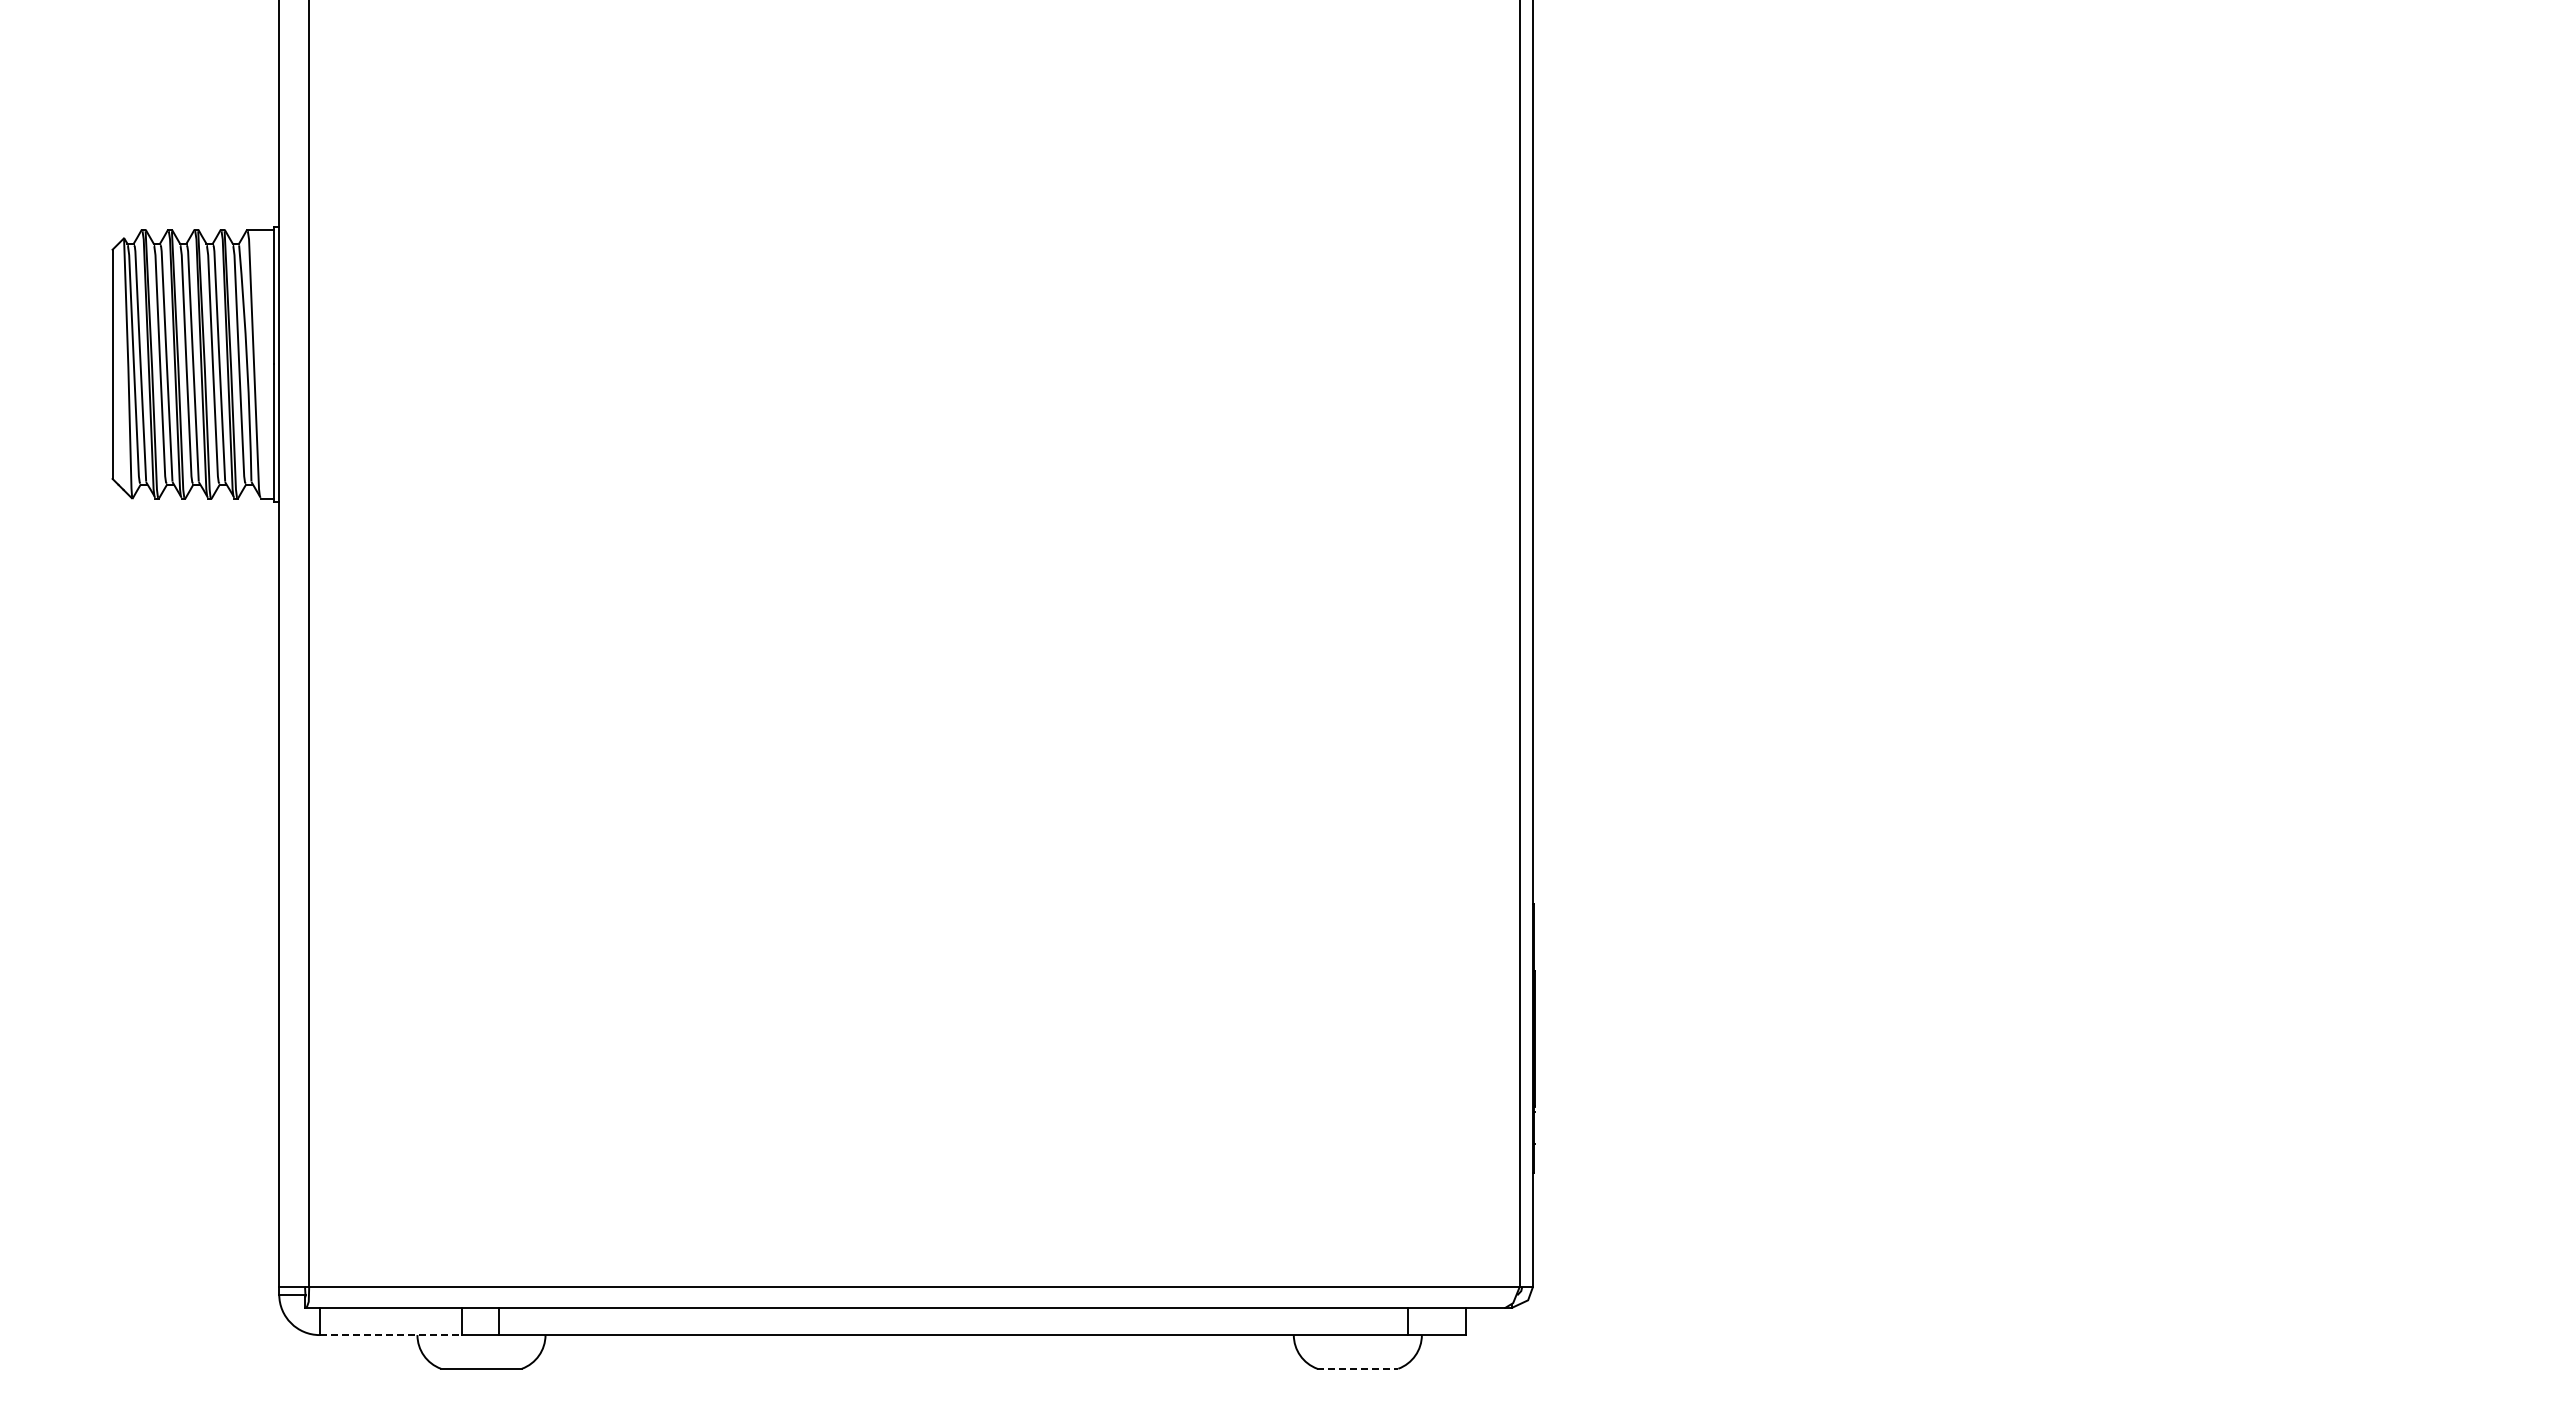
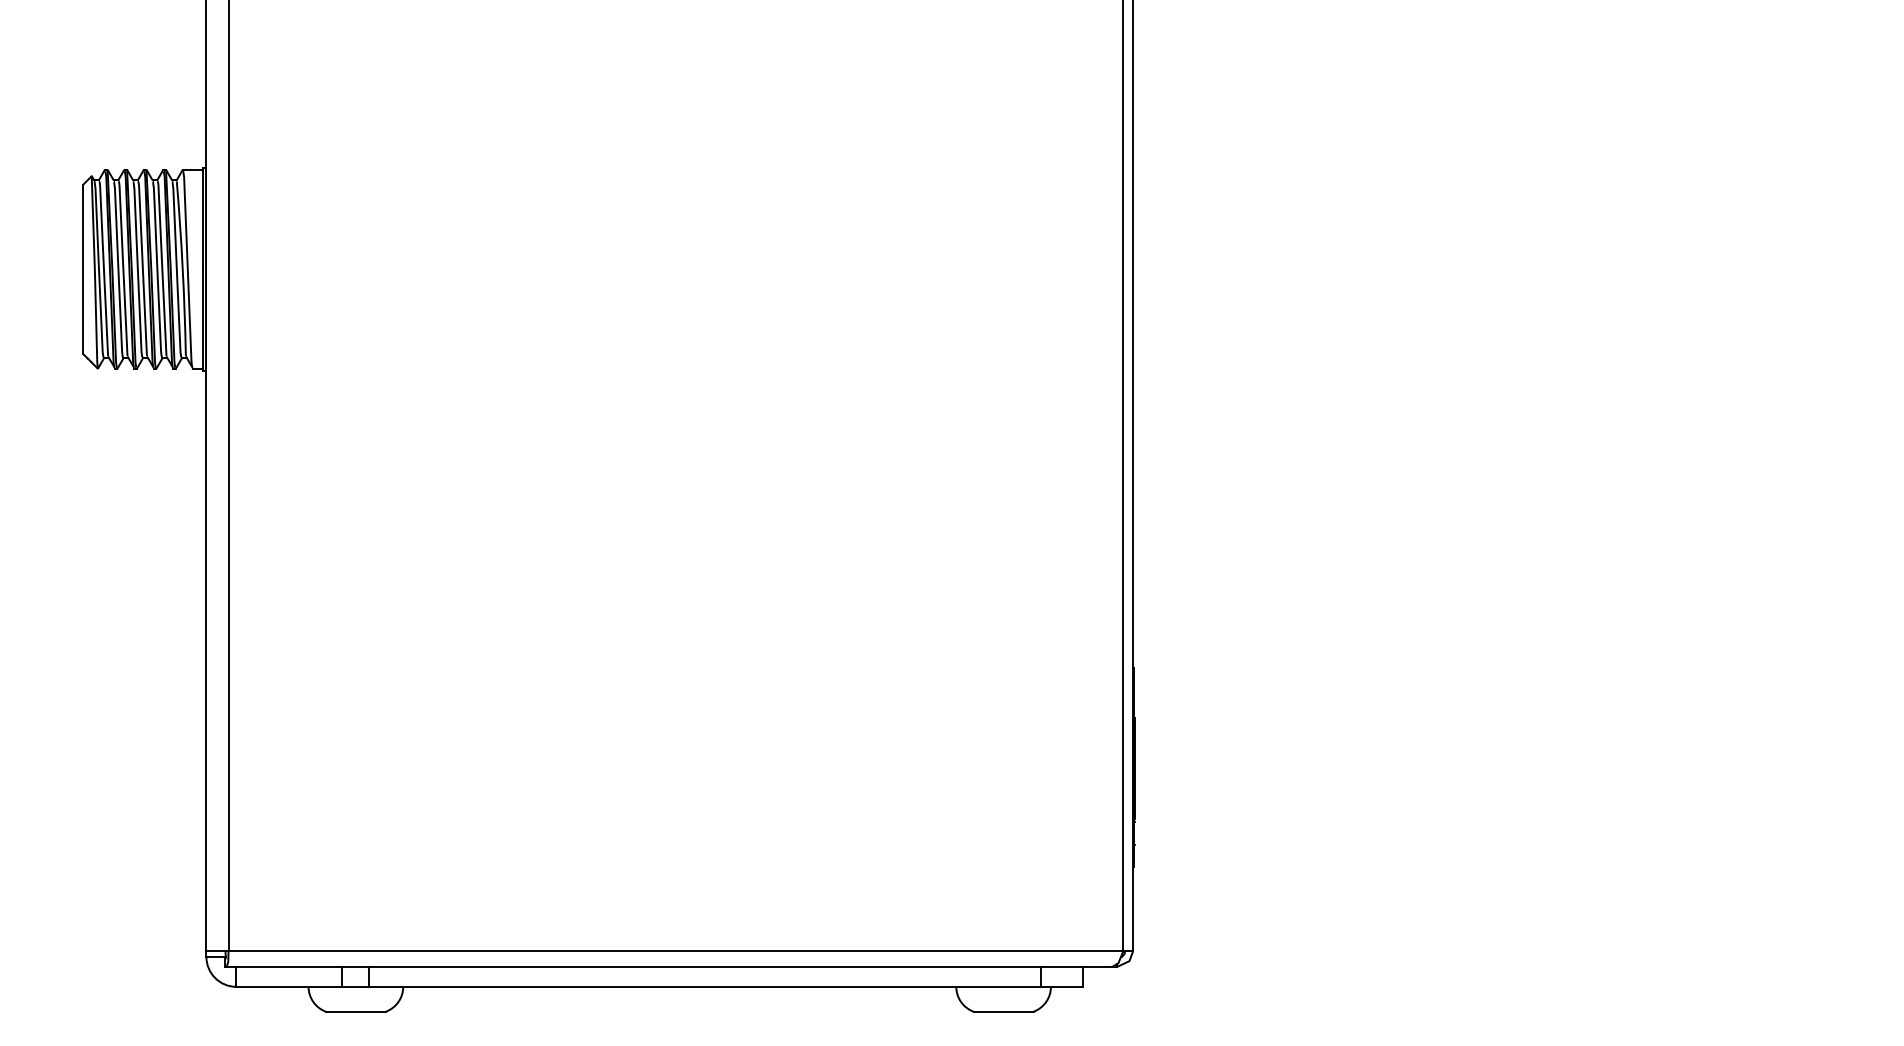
line: (391, 1335) -> (289, 987), dashed -> solid
line: (1358, 1368) -> (1004, 1011), dashed -> solid

